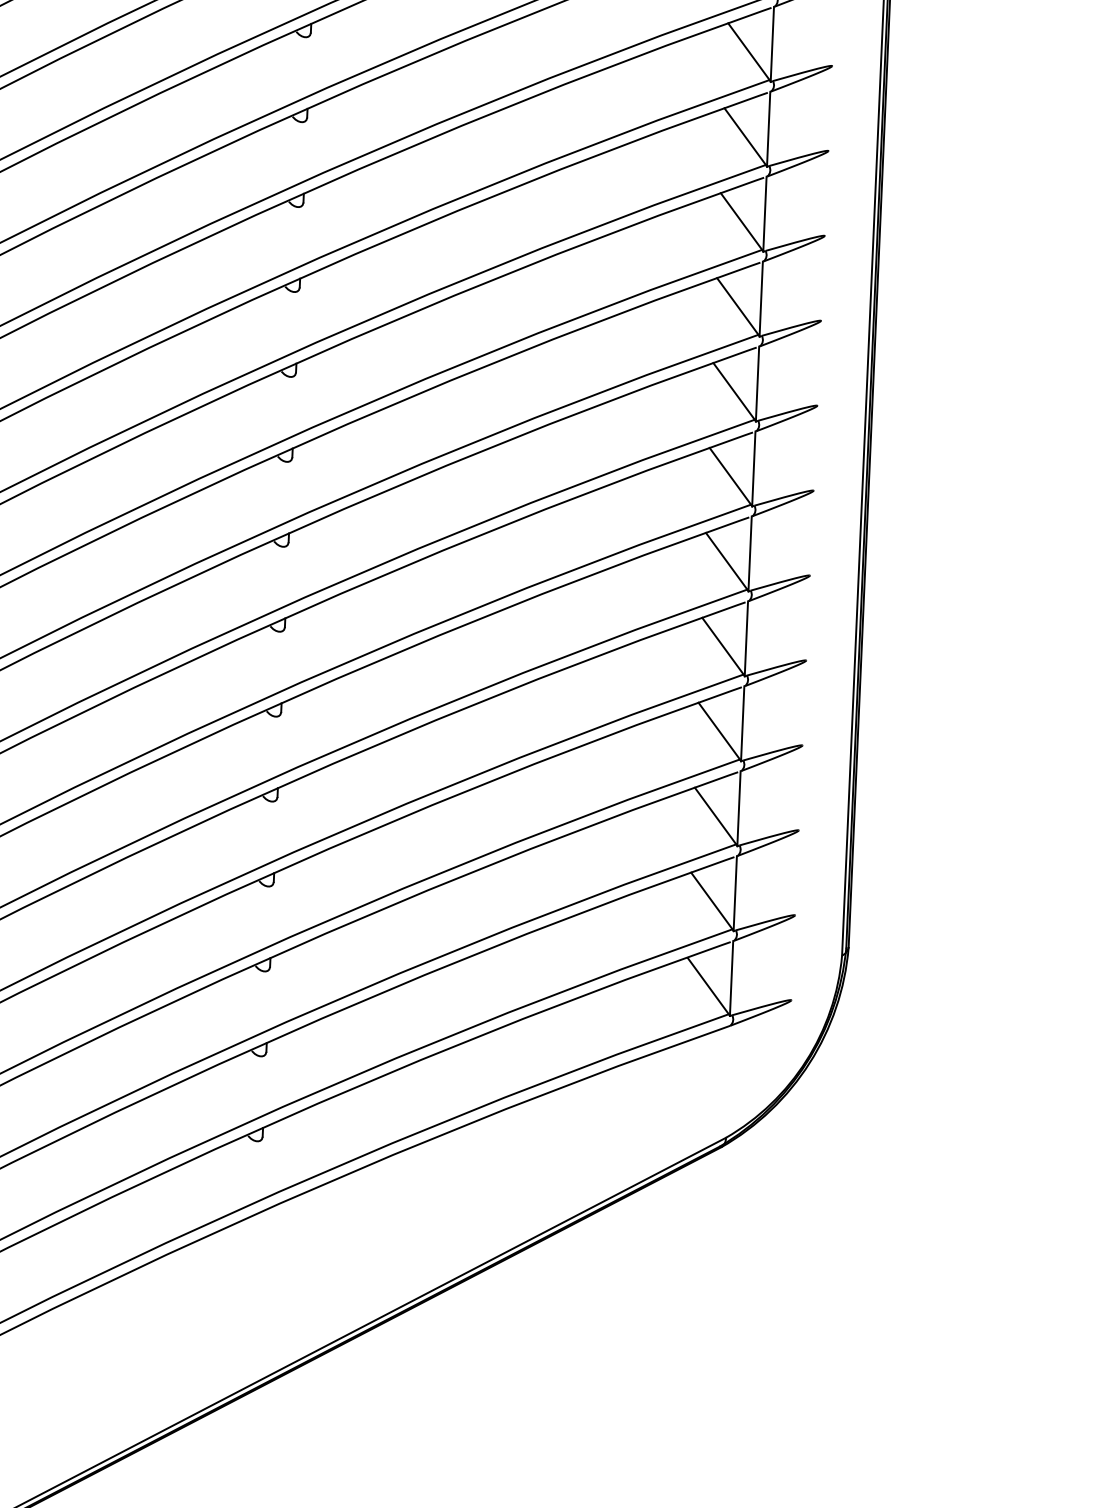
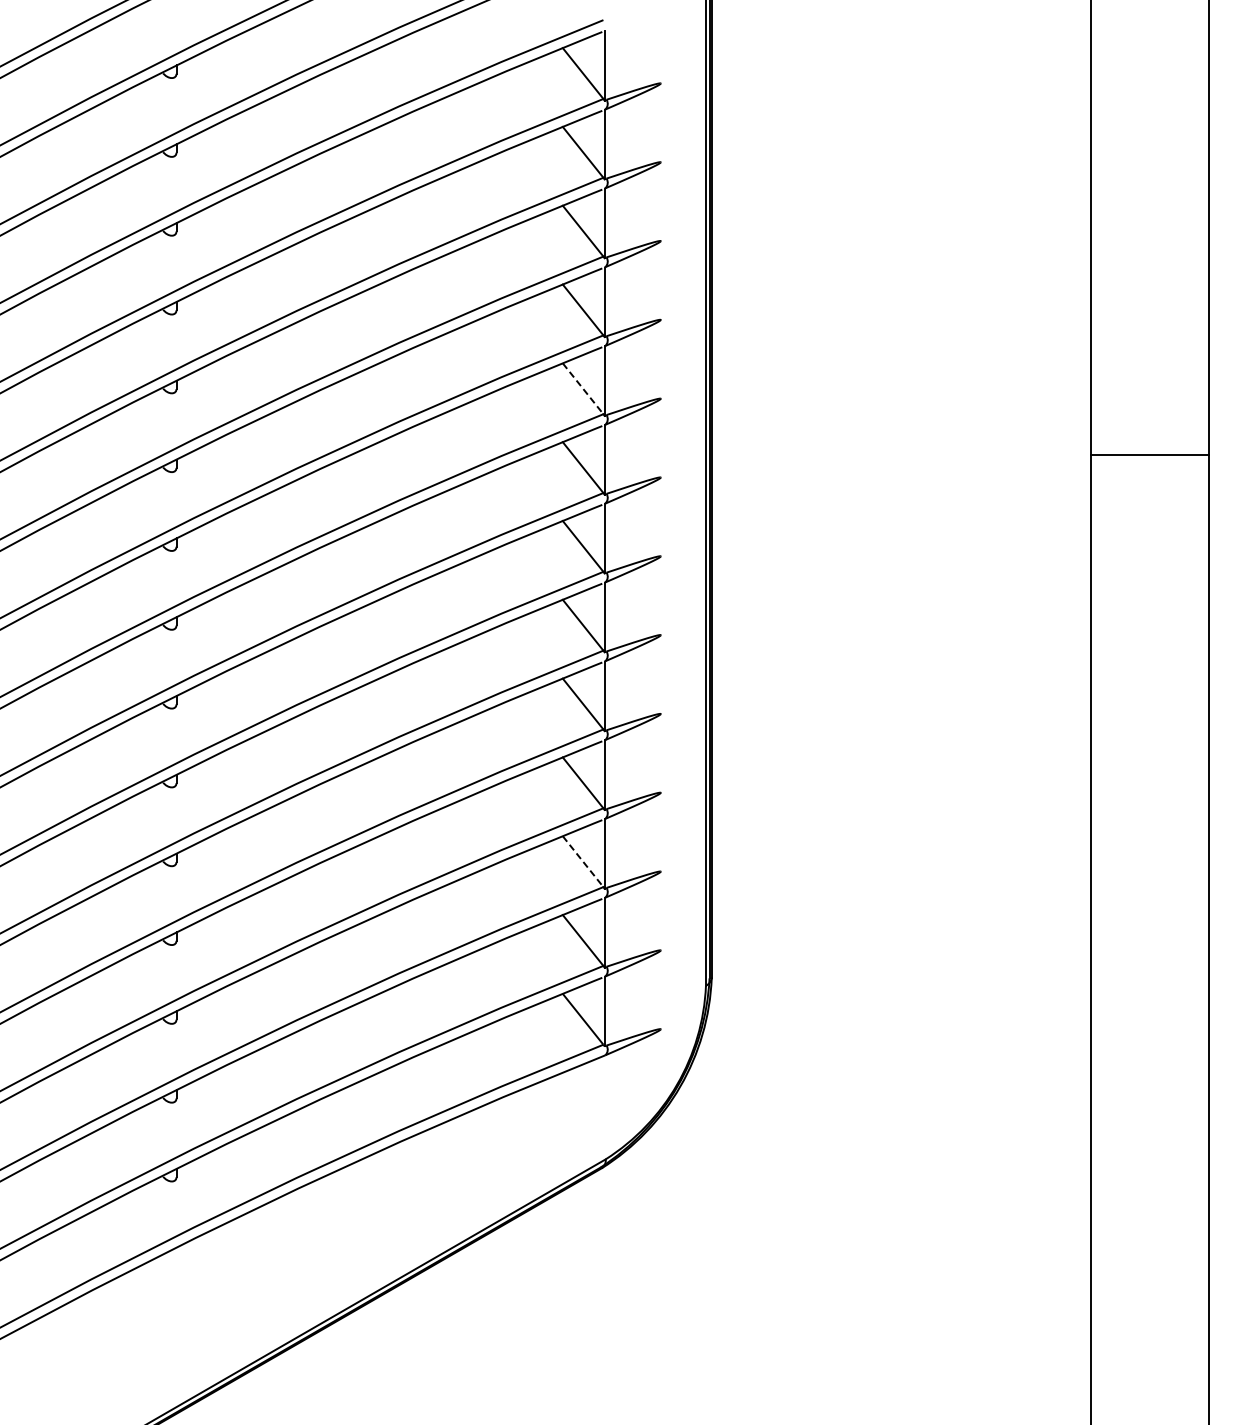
line: (738, 306) -> (583, 388), solid -> dashed
line: (715, 815) -> (583, 861), solid -> dashed

